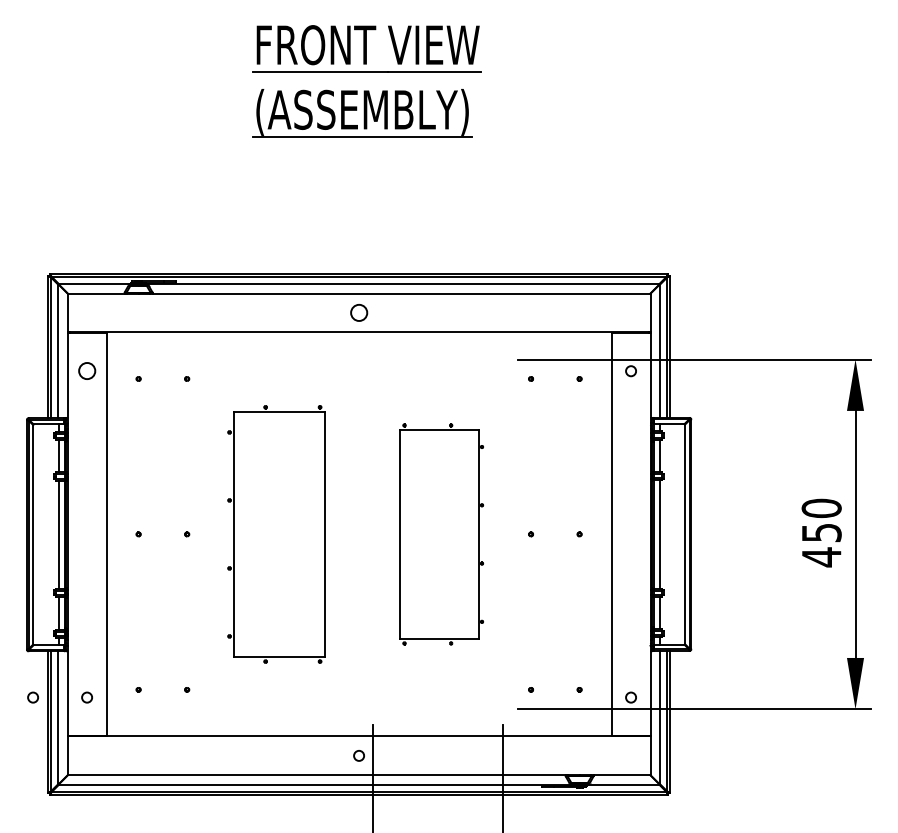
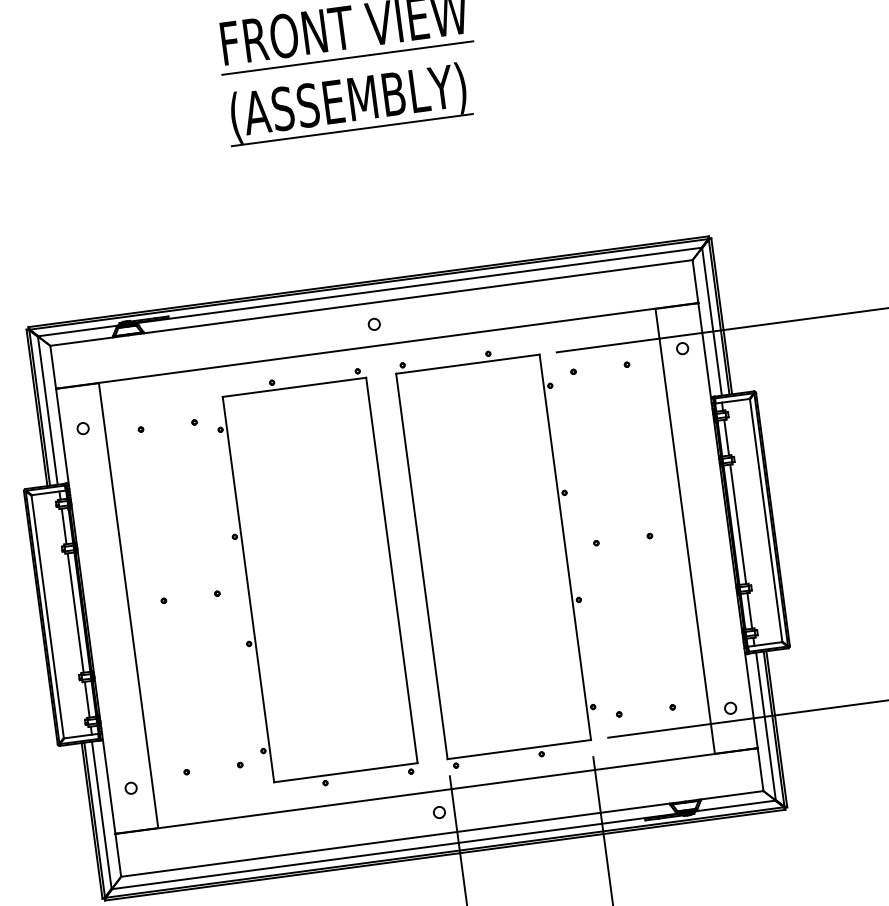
circle: (358, 312) -> (373, 323), size x0.62
circle: (86, 371) -> (82, 429), size x0.62
part: (276, 534) -> (315, 580), size x1.43
part: (441, 534) -> (497, 556), size x1.67
circle: (32, 697) -> (70, 796), removed

